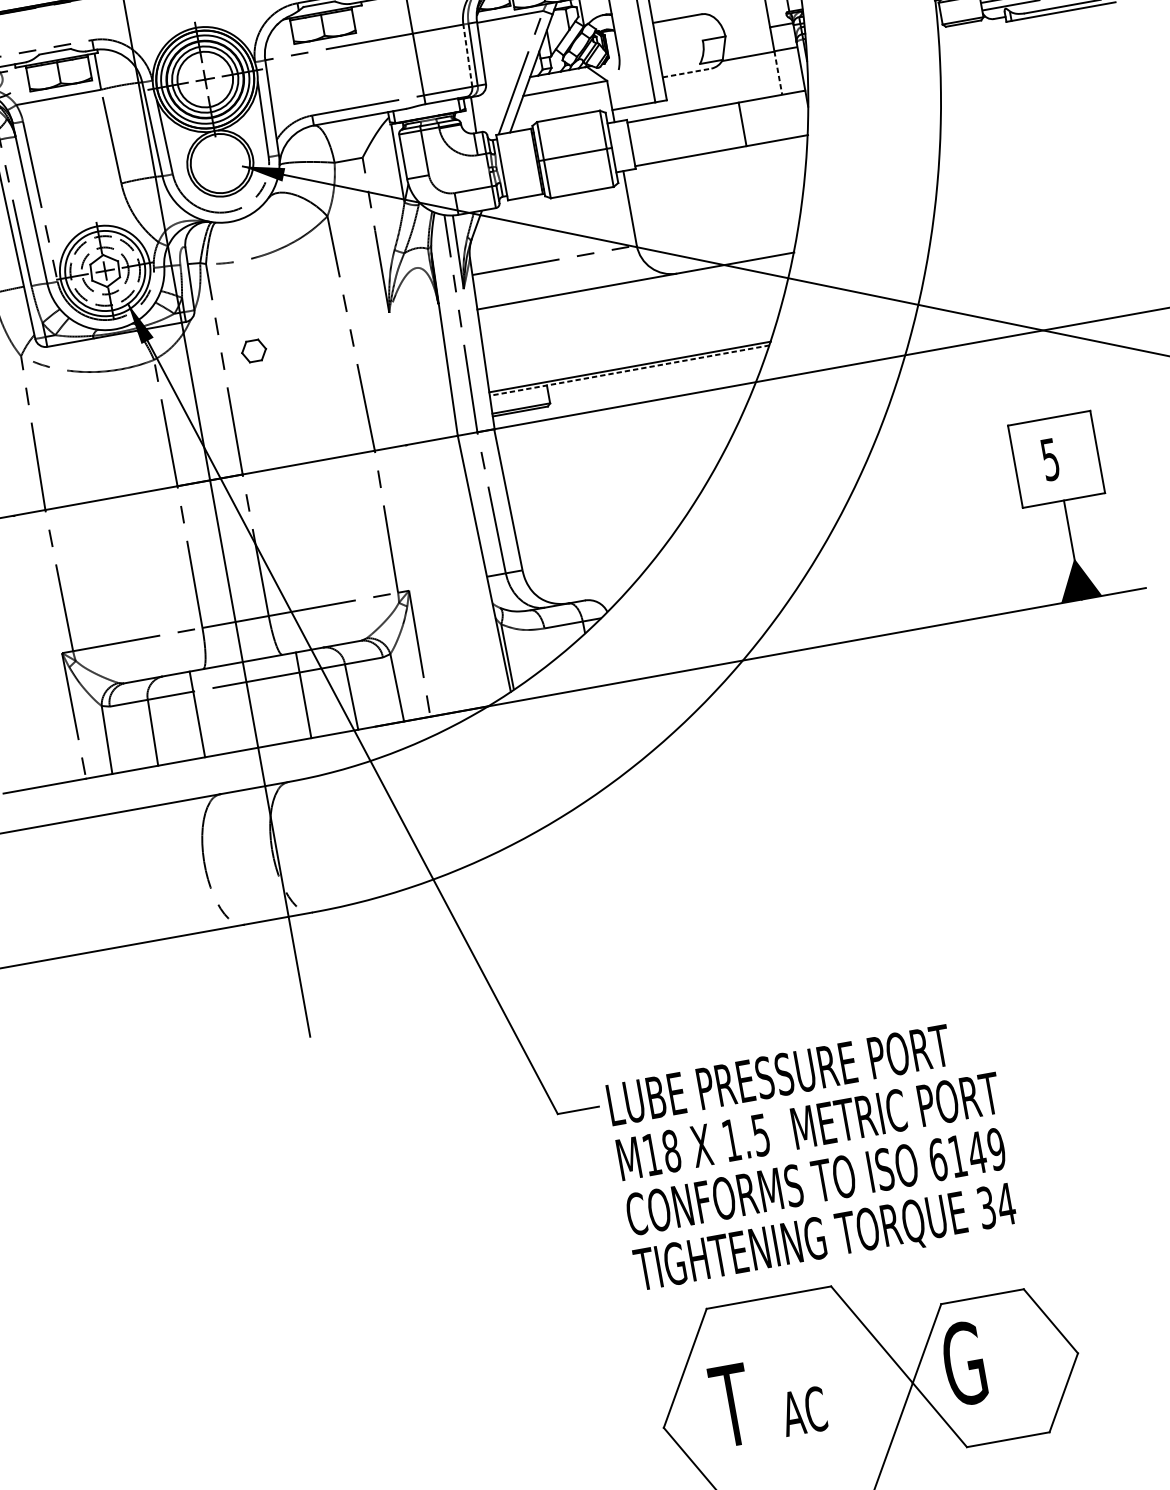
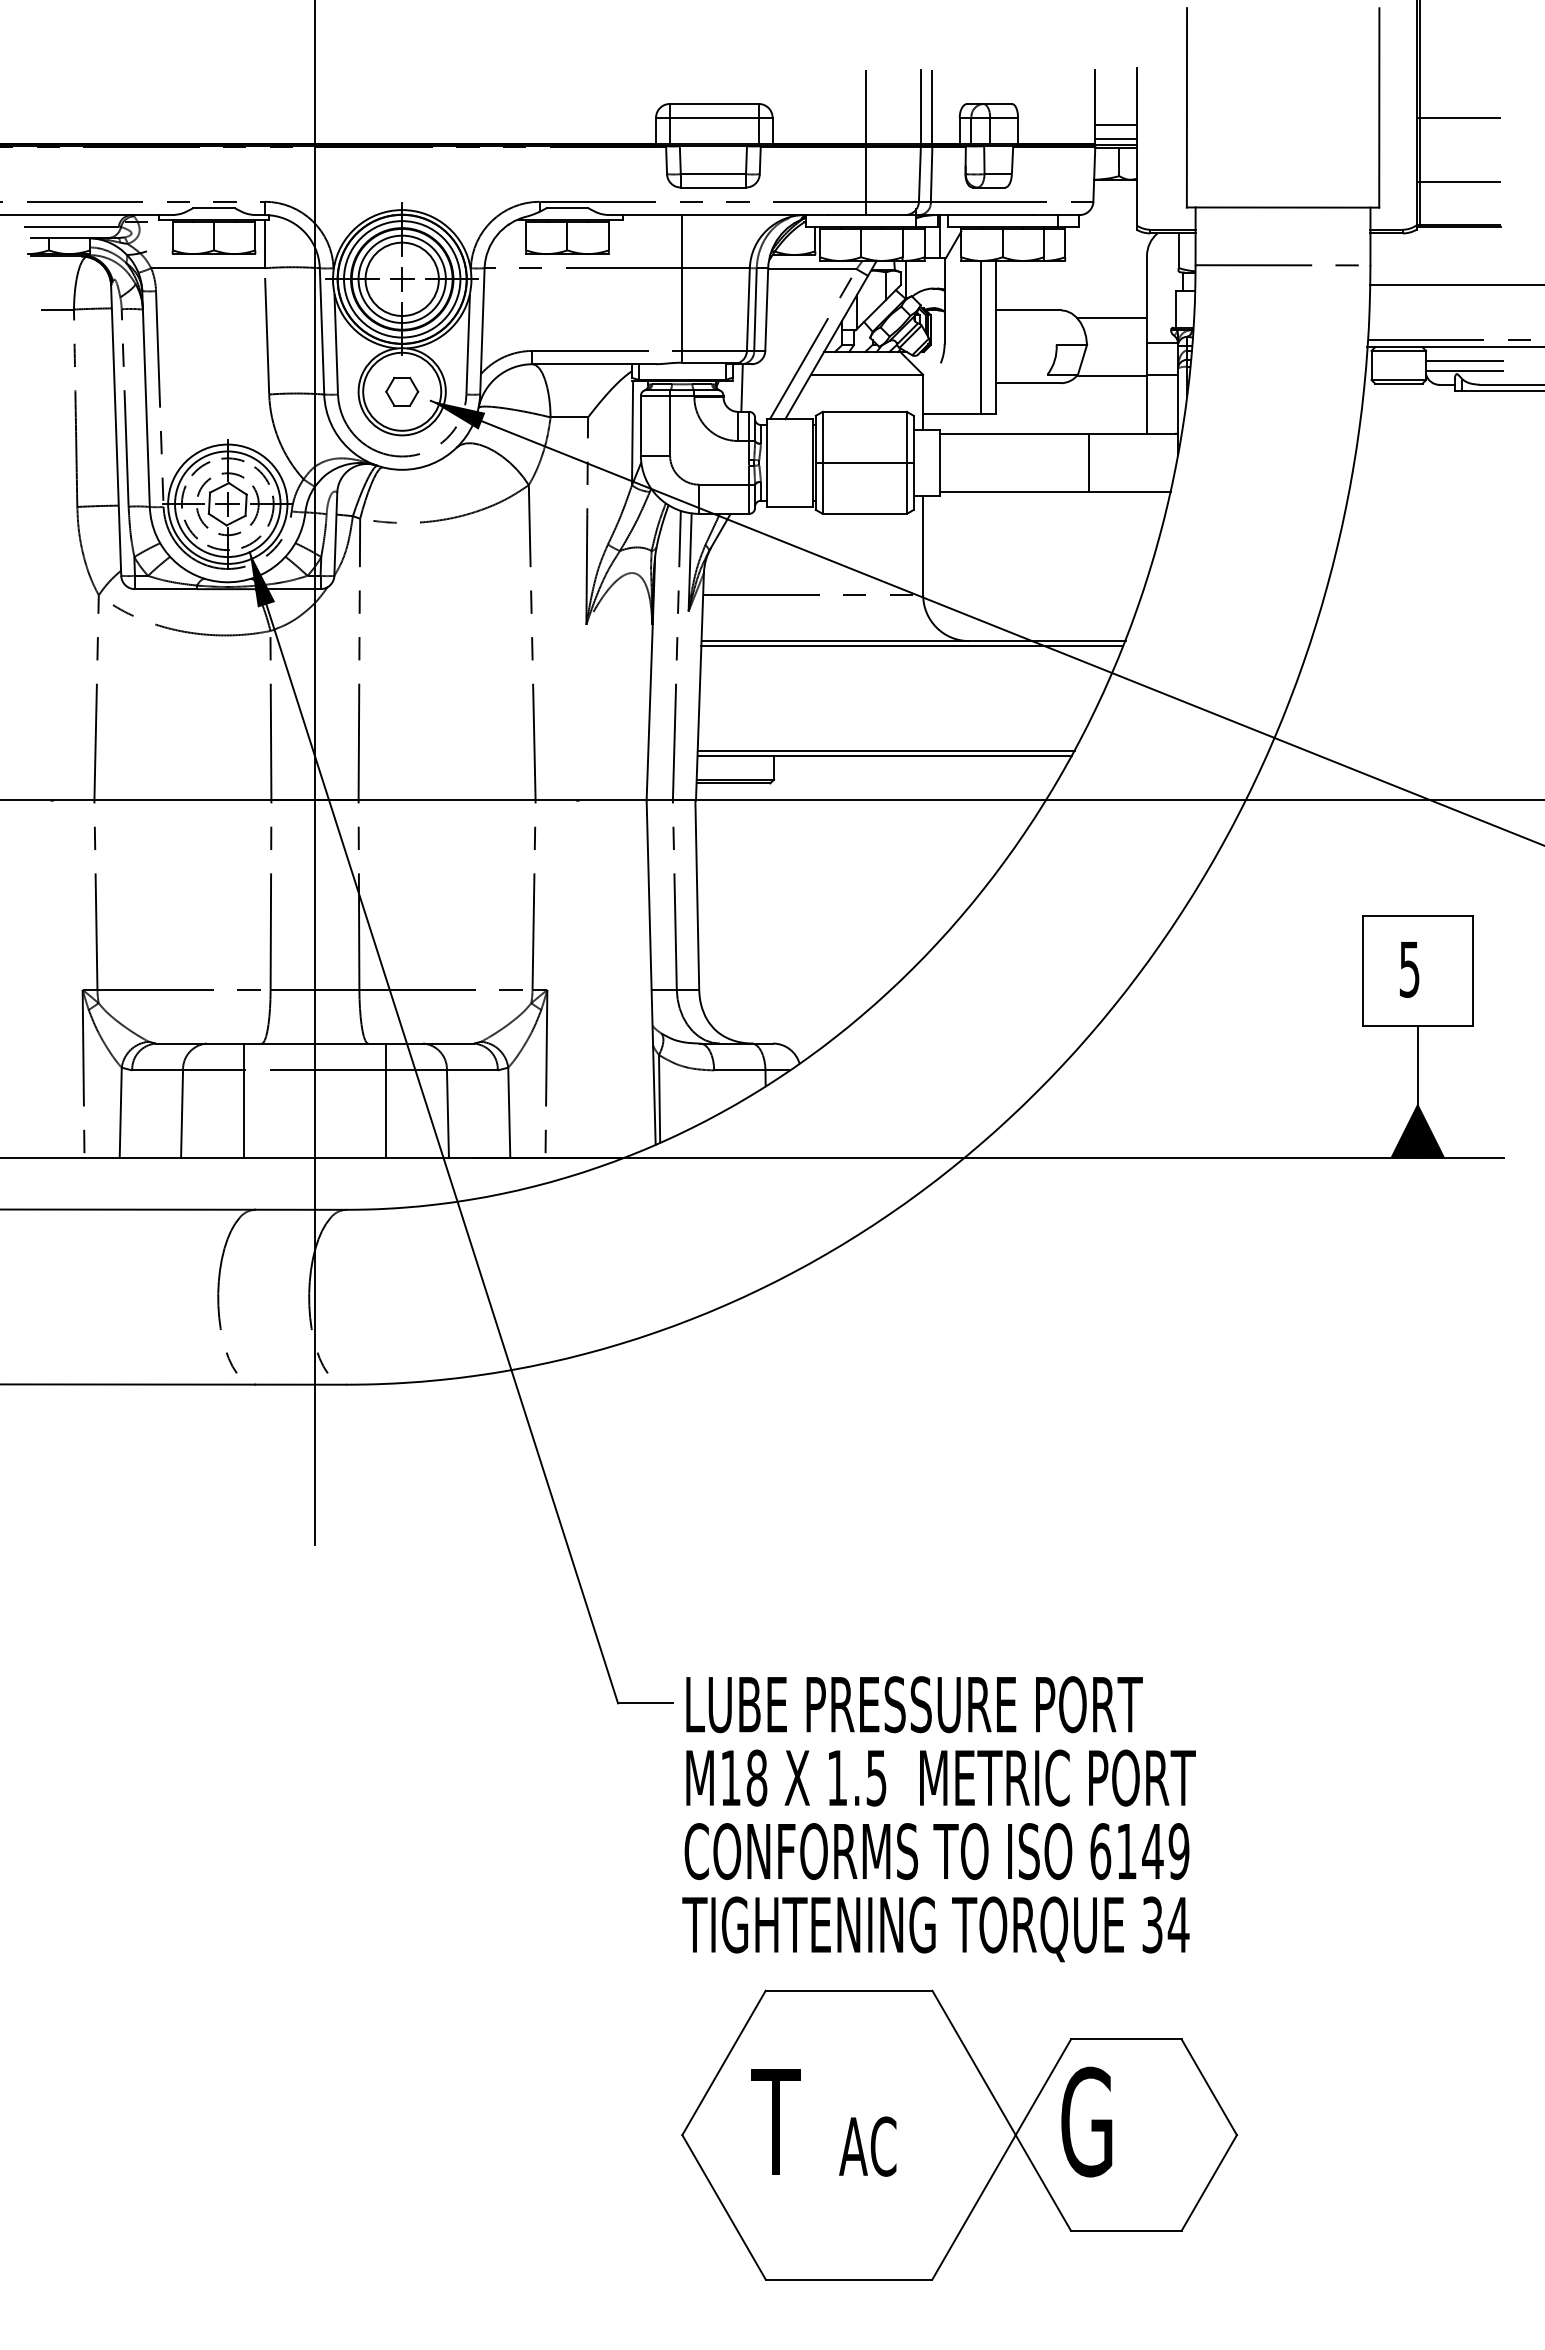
line: (740, 12) -> (1111, 317), added
line: (467, 55) -> (748, 309), dashed -> solid
line: (686, 73) -> (1028, 383), dashed -> solid
line: (778, 73) -> (1147, 405), dashed -> solid
line: (635, 284) -> (912, 645), added
part: (254, 350) -> (402, 391), moved
line: (629, 370) -> (884, 755), dashed -> solid

